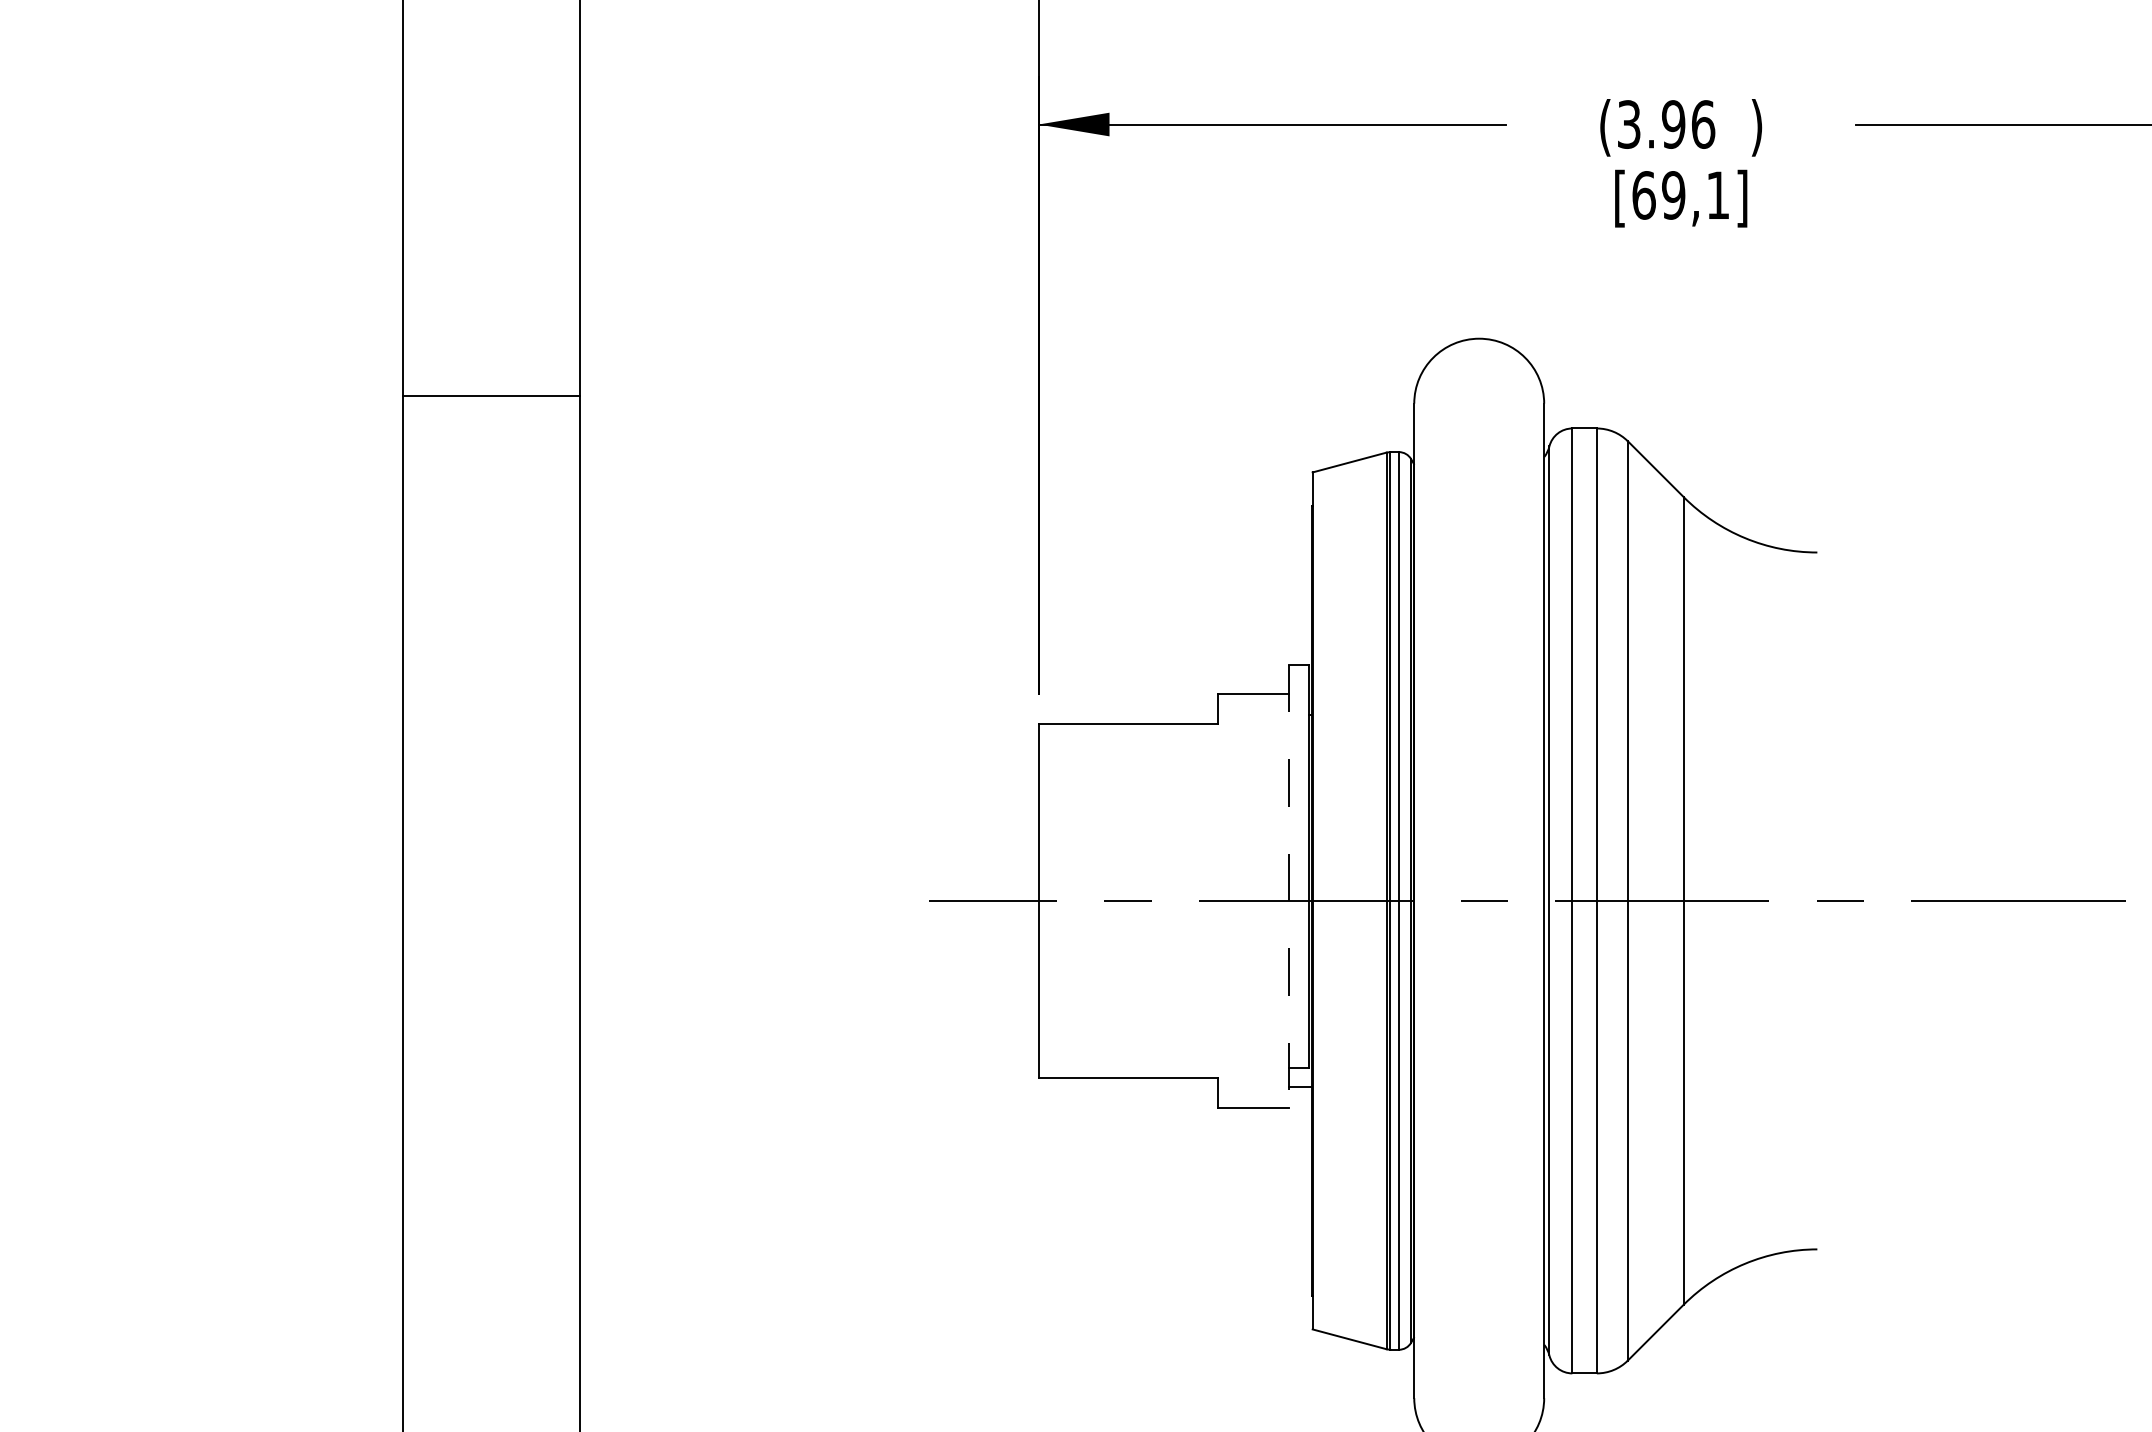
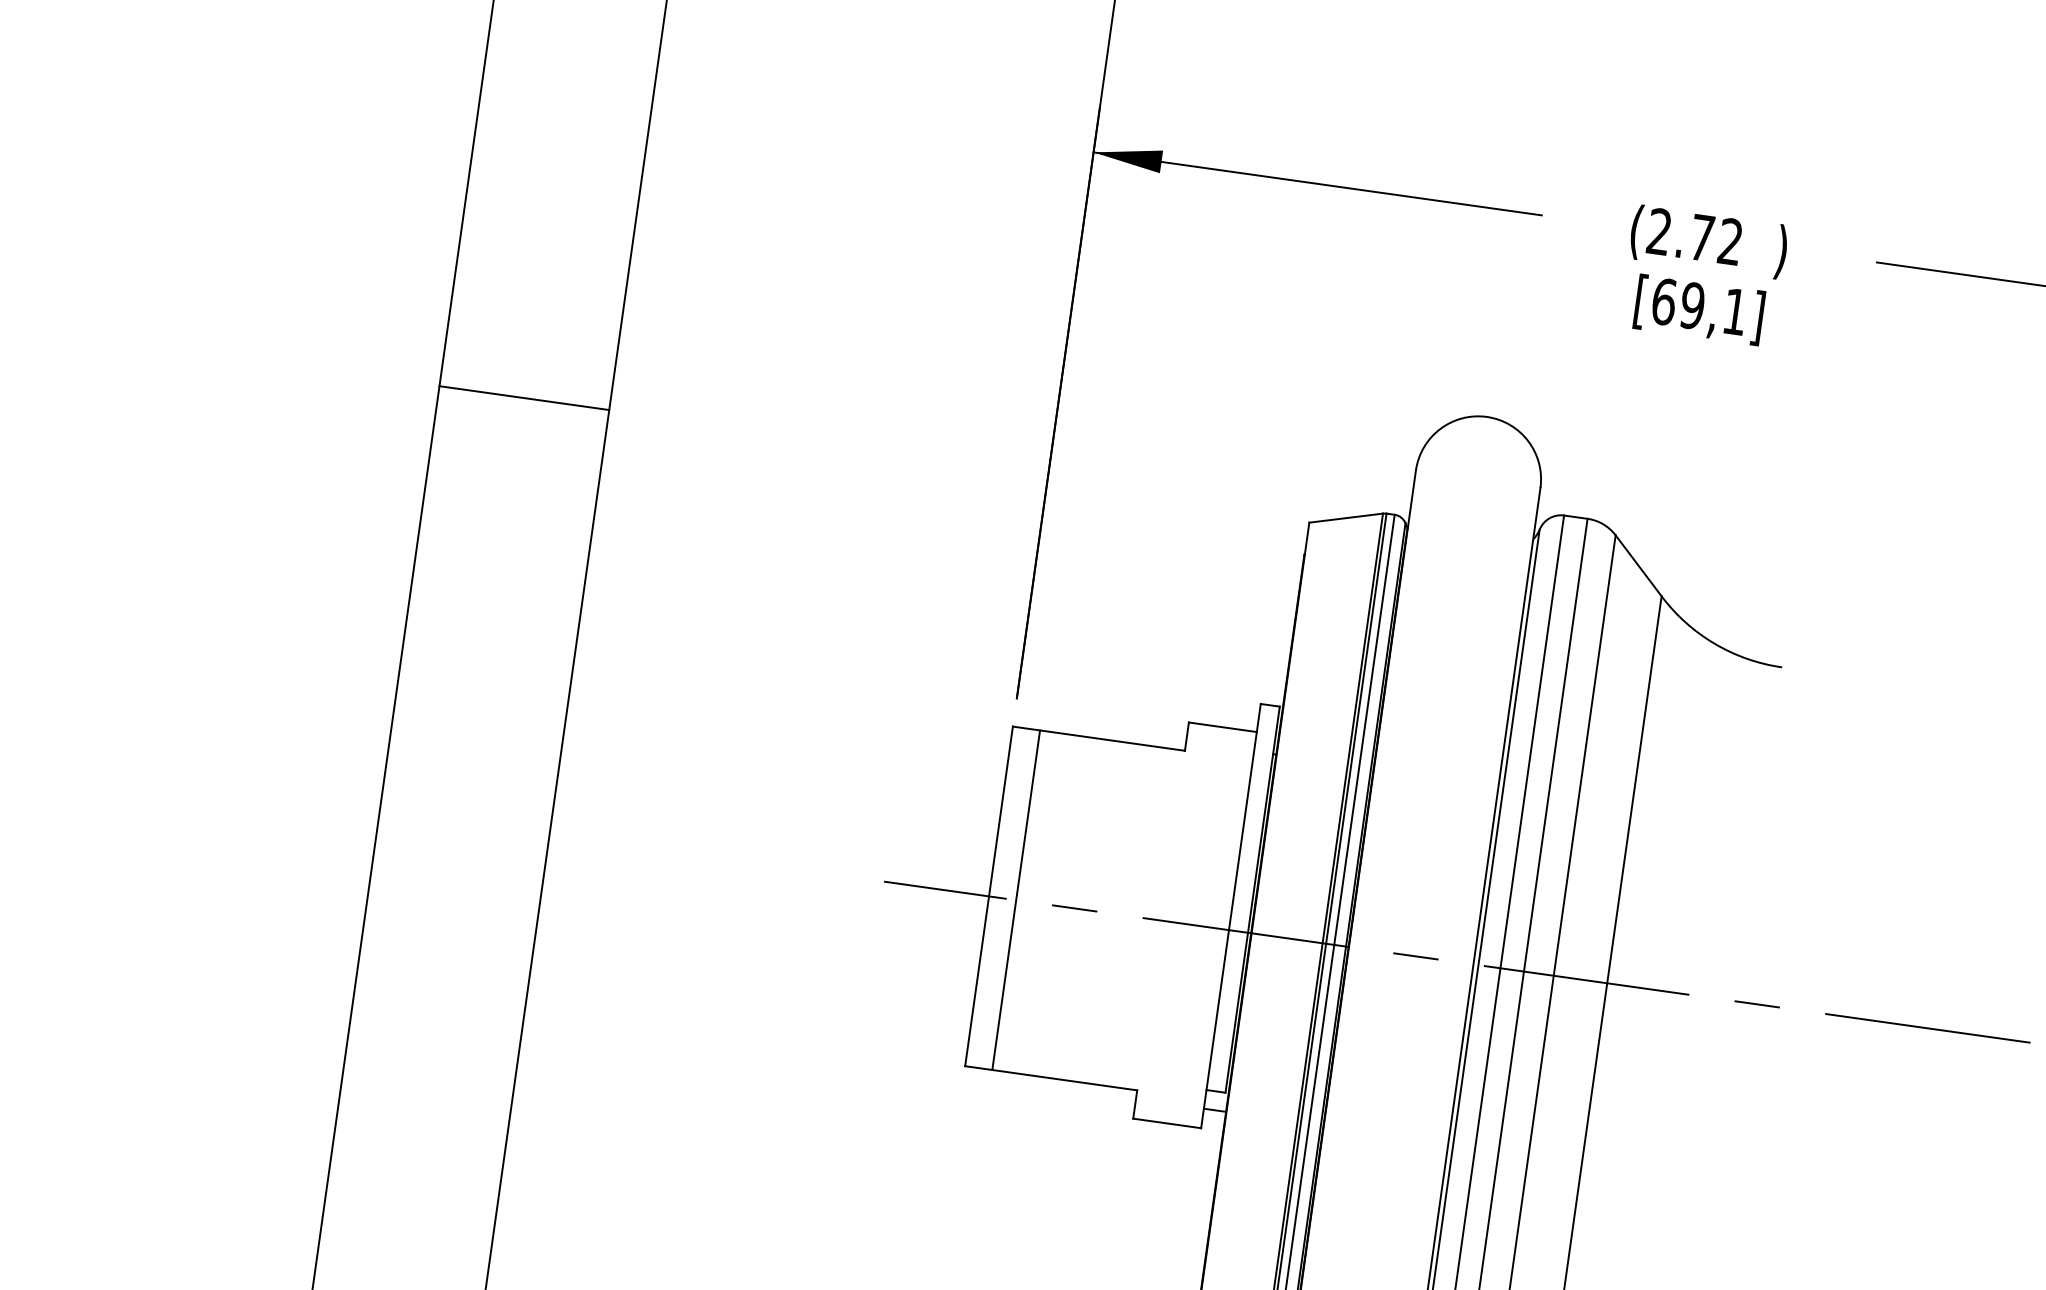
text: (1666, 124) -> (1695, 236), (3.96 -> (2.72
line: (491, 395) -> (524, 397), moved
line: (1289, 886) -> (1231, 916), dashed -> solid
line: (1067, 900) -> (1016, 899), added

